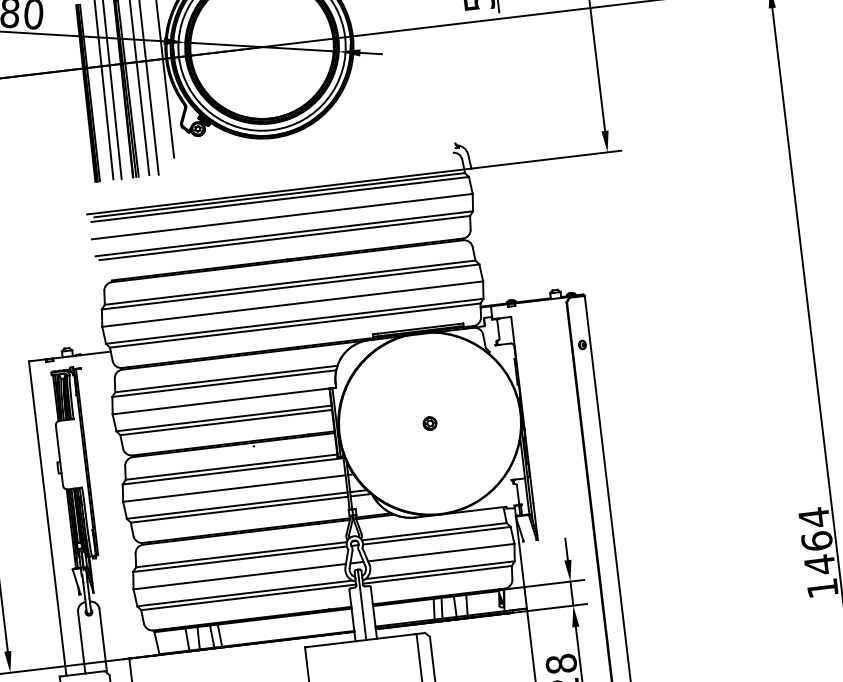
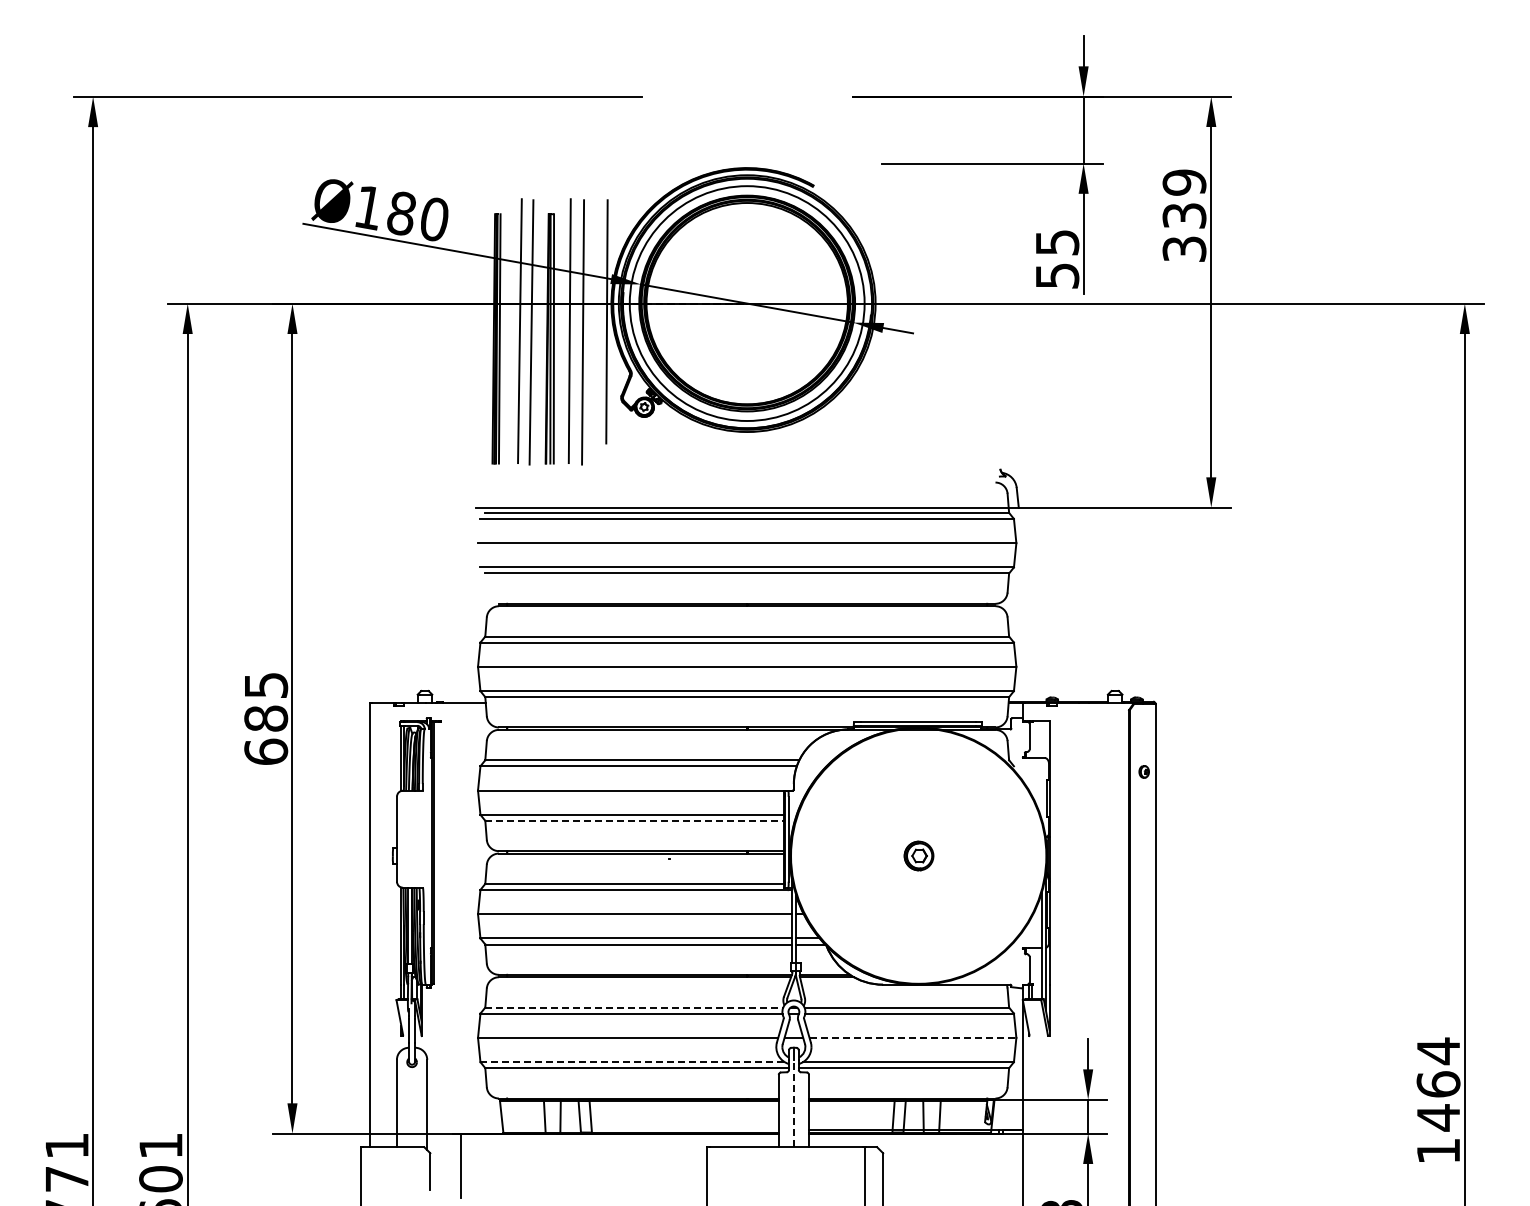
line: (225, 422) -> (634, 820), solid -> dashed
part: (429, 423) -> (918, 856), size x1.6
line: (441, 552) -> (913, 1037), solid -> dashed
line: (241, 554) -> (634, 1007), solid -> dashed
line: (245, 593) -> (633, 1062), solid -> dashed
line: (362, 609) -> (793, 1103), solid -> dashed

